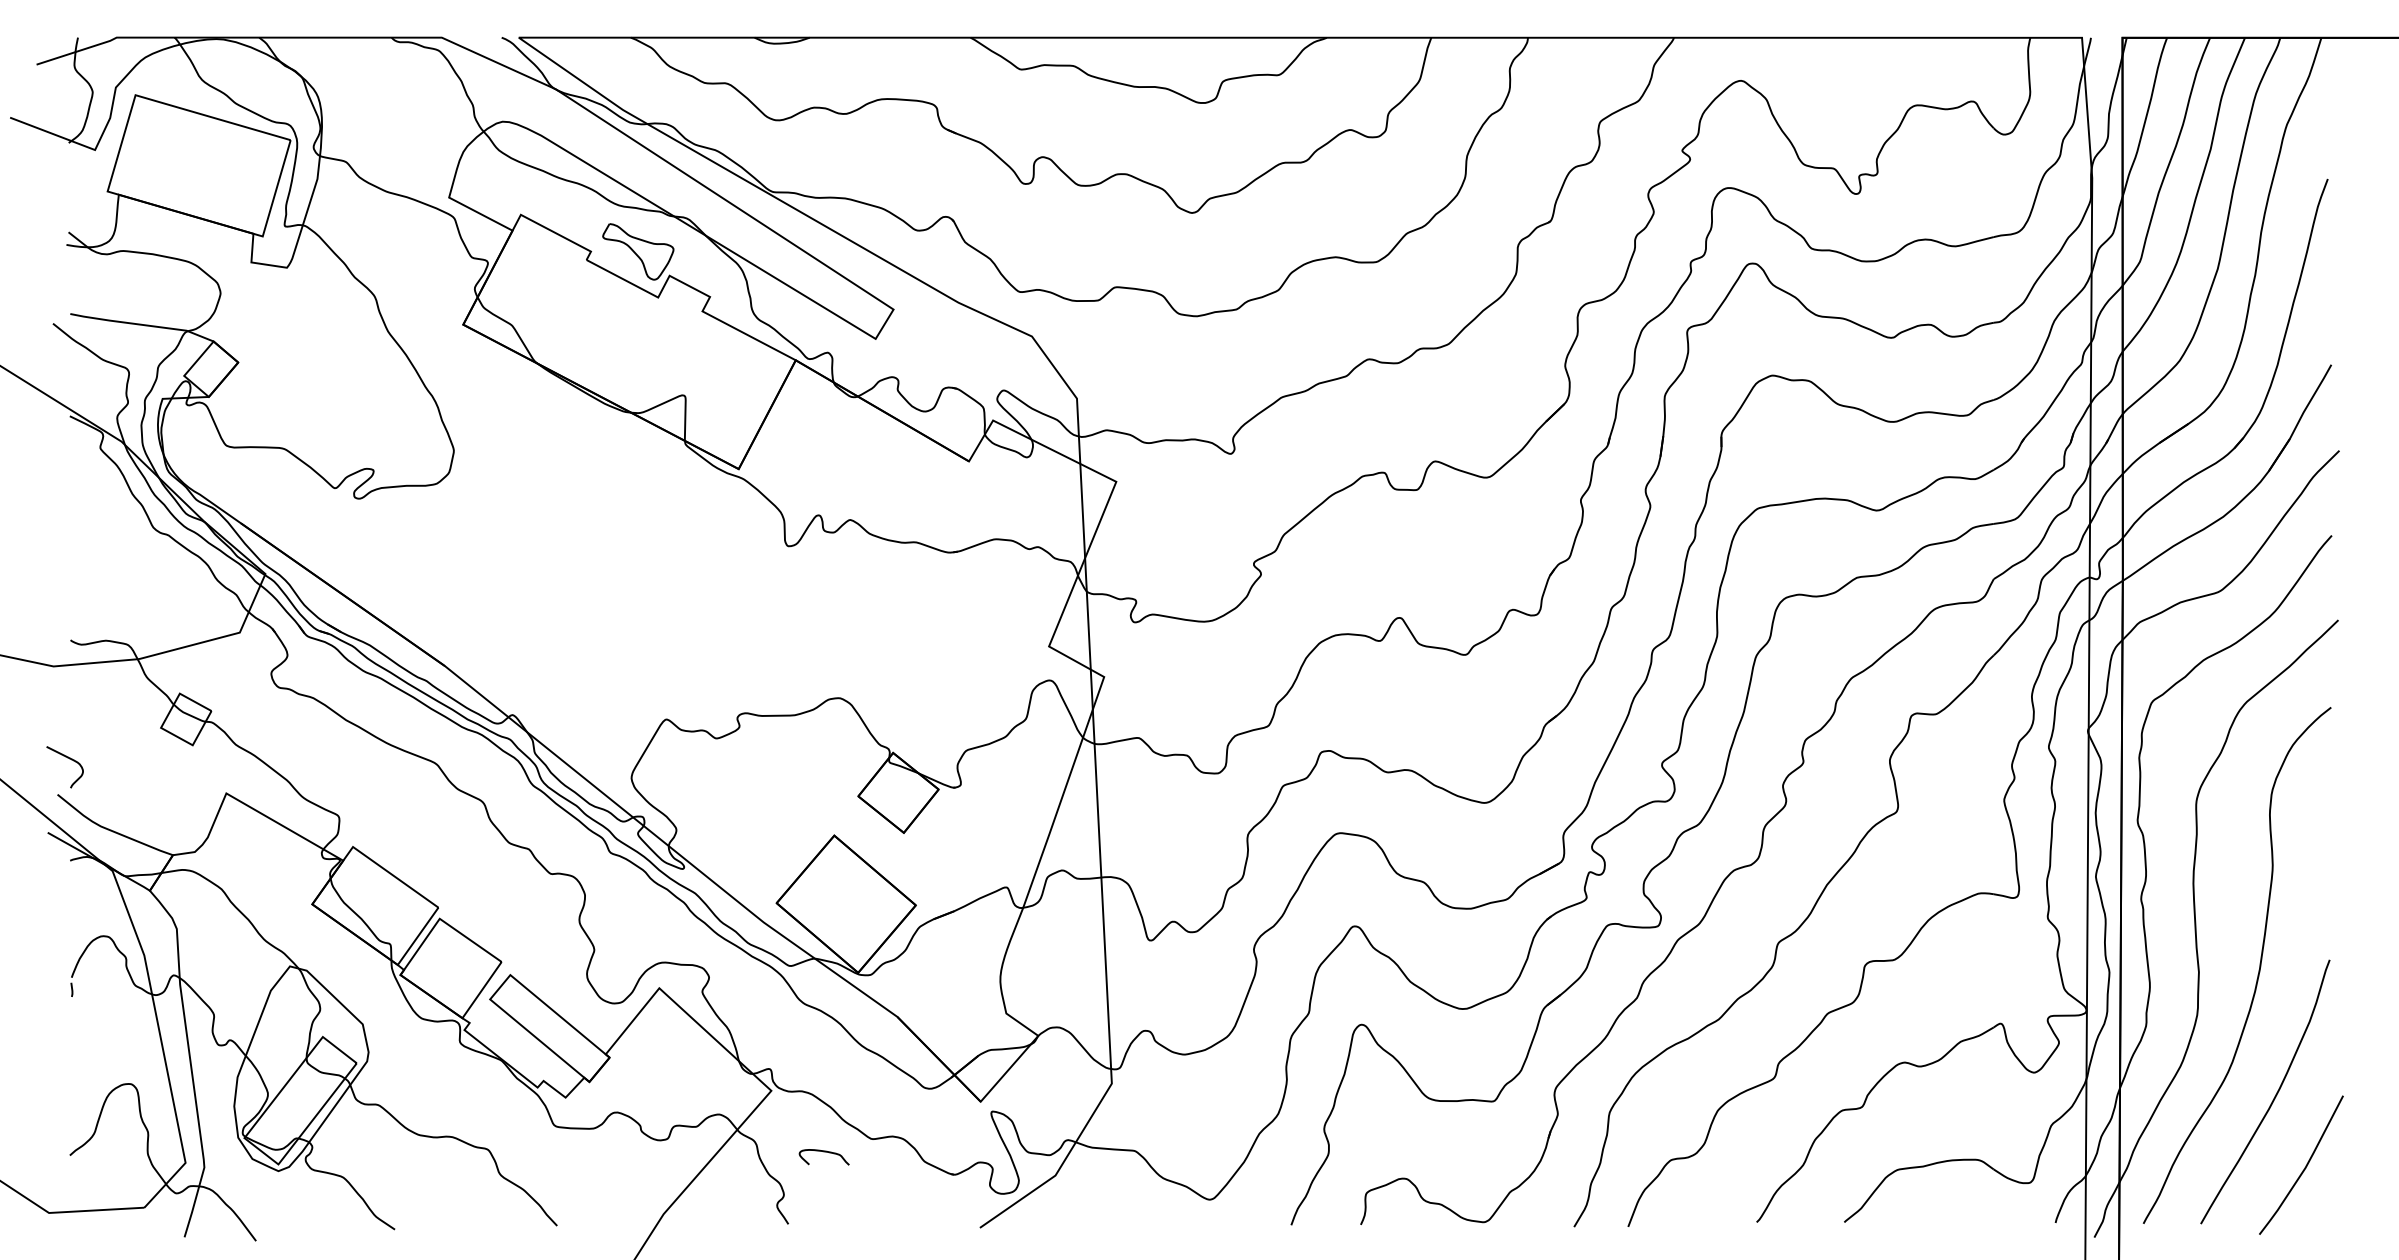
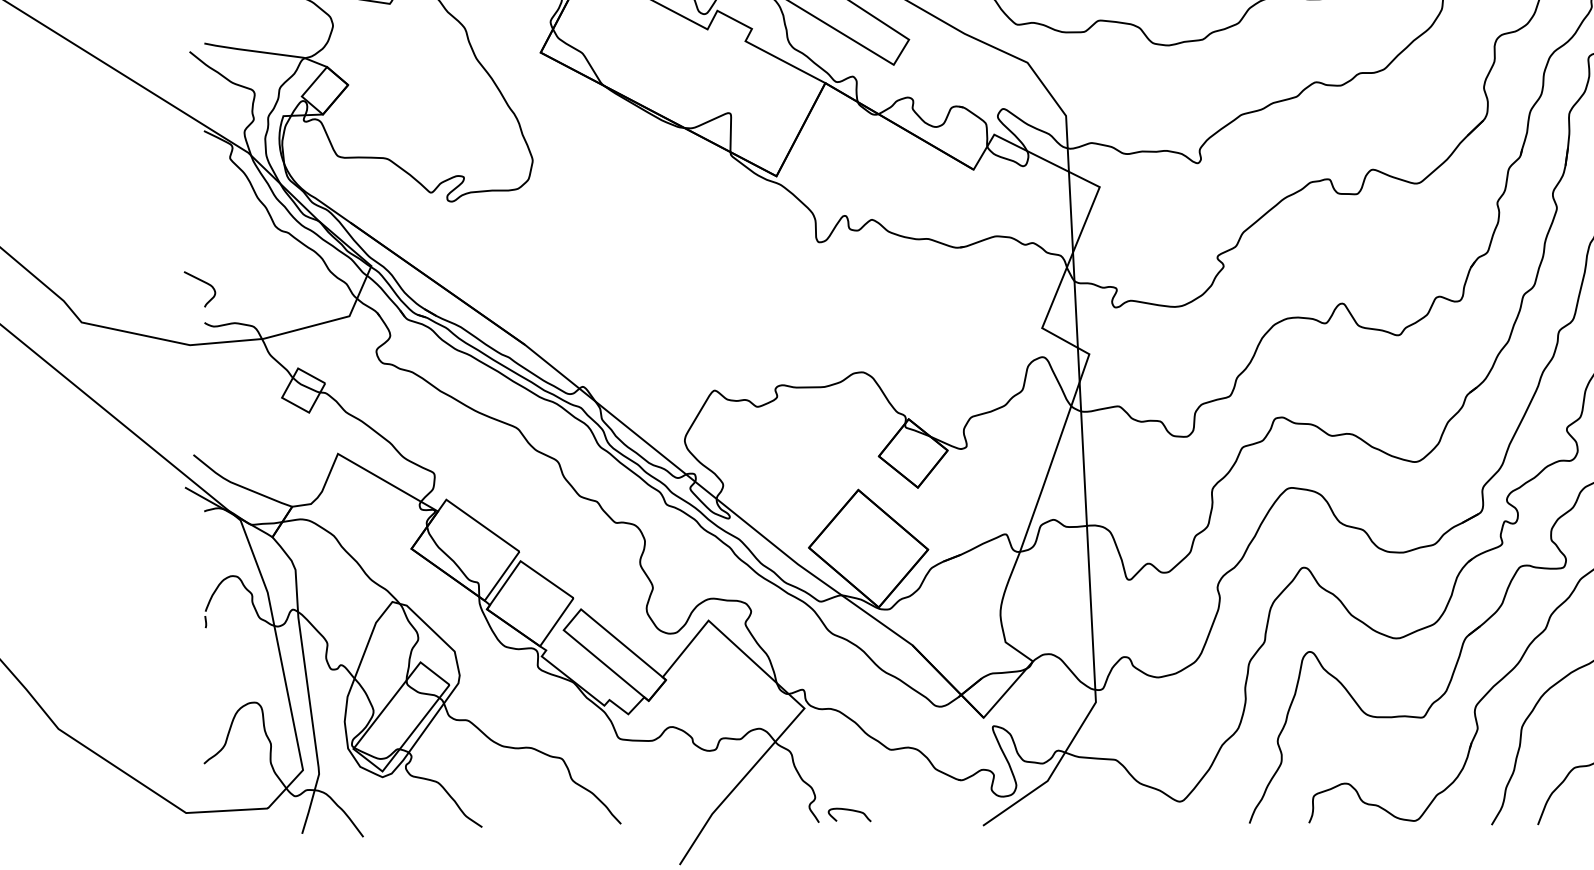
curve: (69, 759) -> (203, 282), moved
curve: (823, 1152) -> (849, 810), moved

